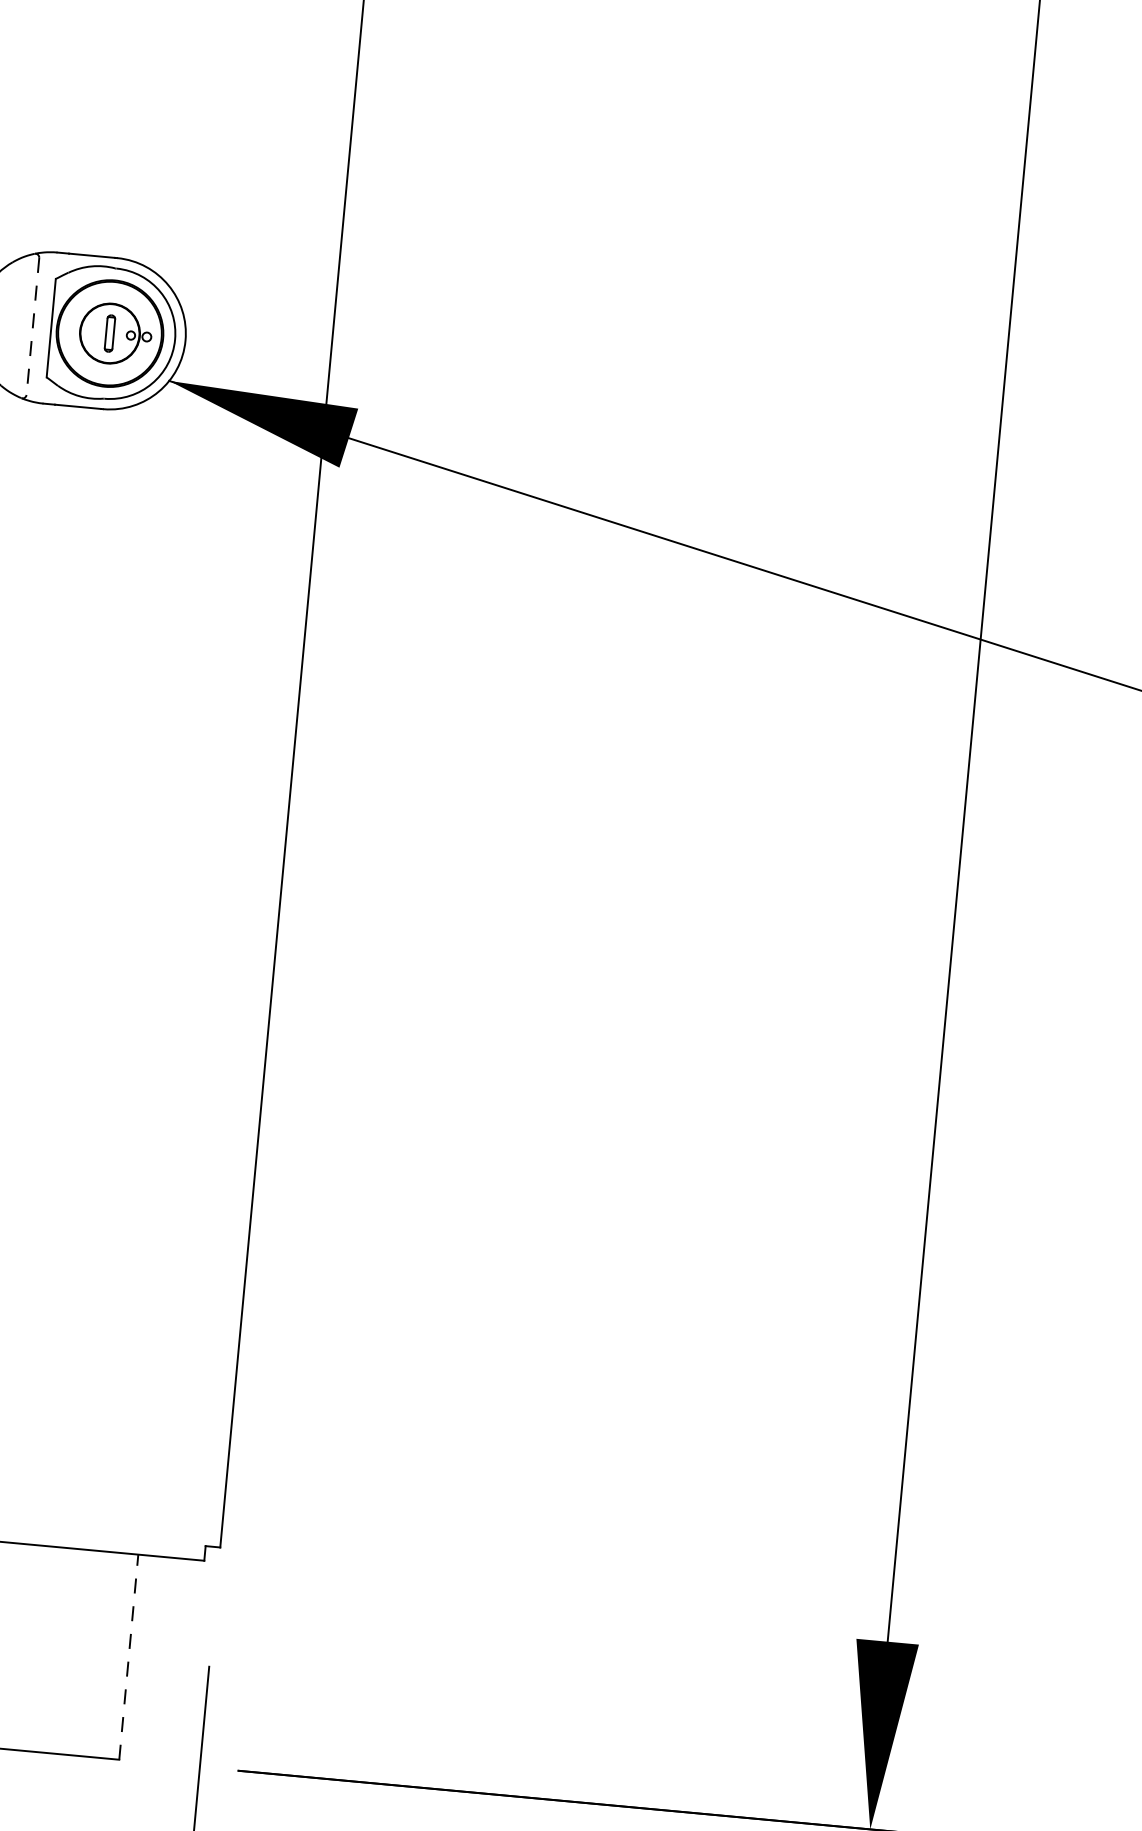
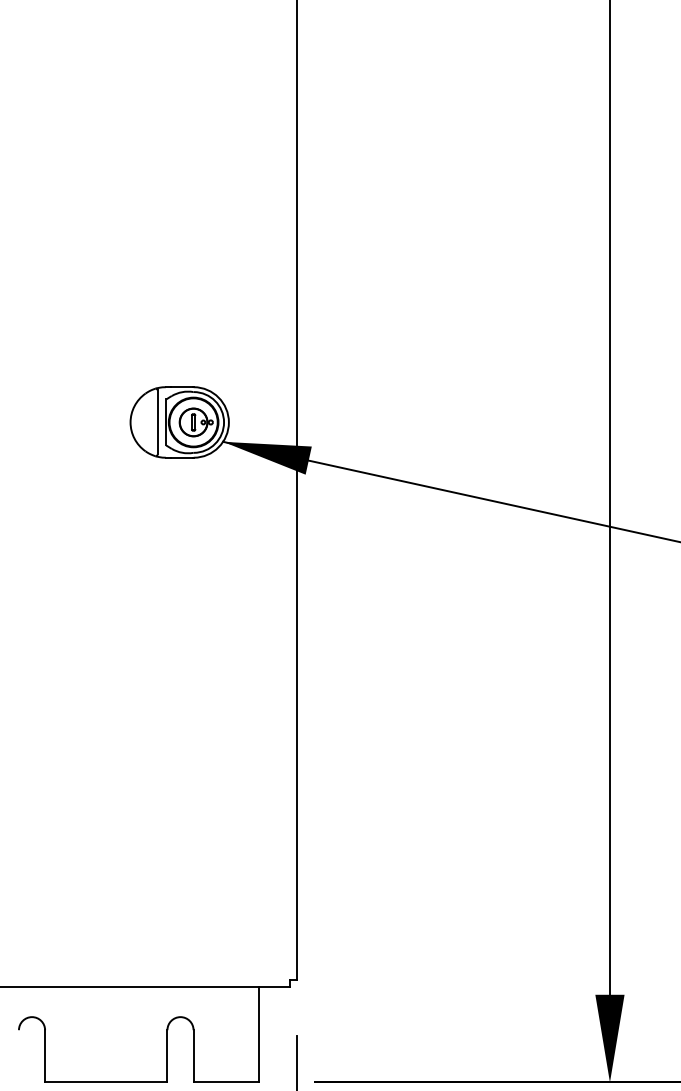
line: (32, 326) -> (157, 422), dashed -> solid
line: (129, 1657) -> (259, 1034), dashed -> solid

